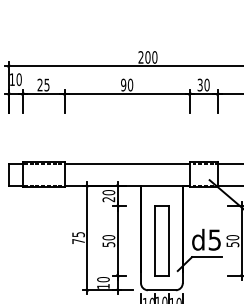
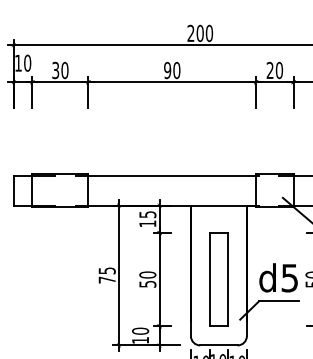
text: (43, 84) -> (60, 69), 25 -> 30
text: (199, 85) -> (269, 71), 30 -> 20
text: (108, 196) -> (147, 219), 20 -> 15

